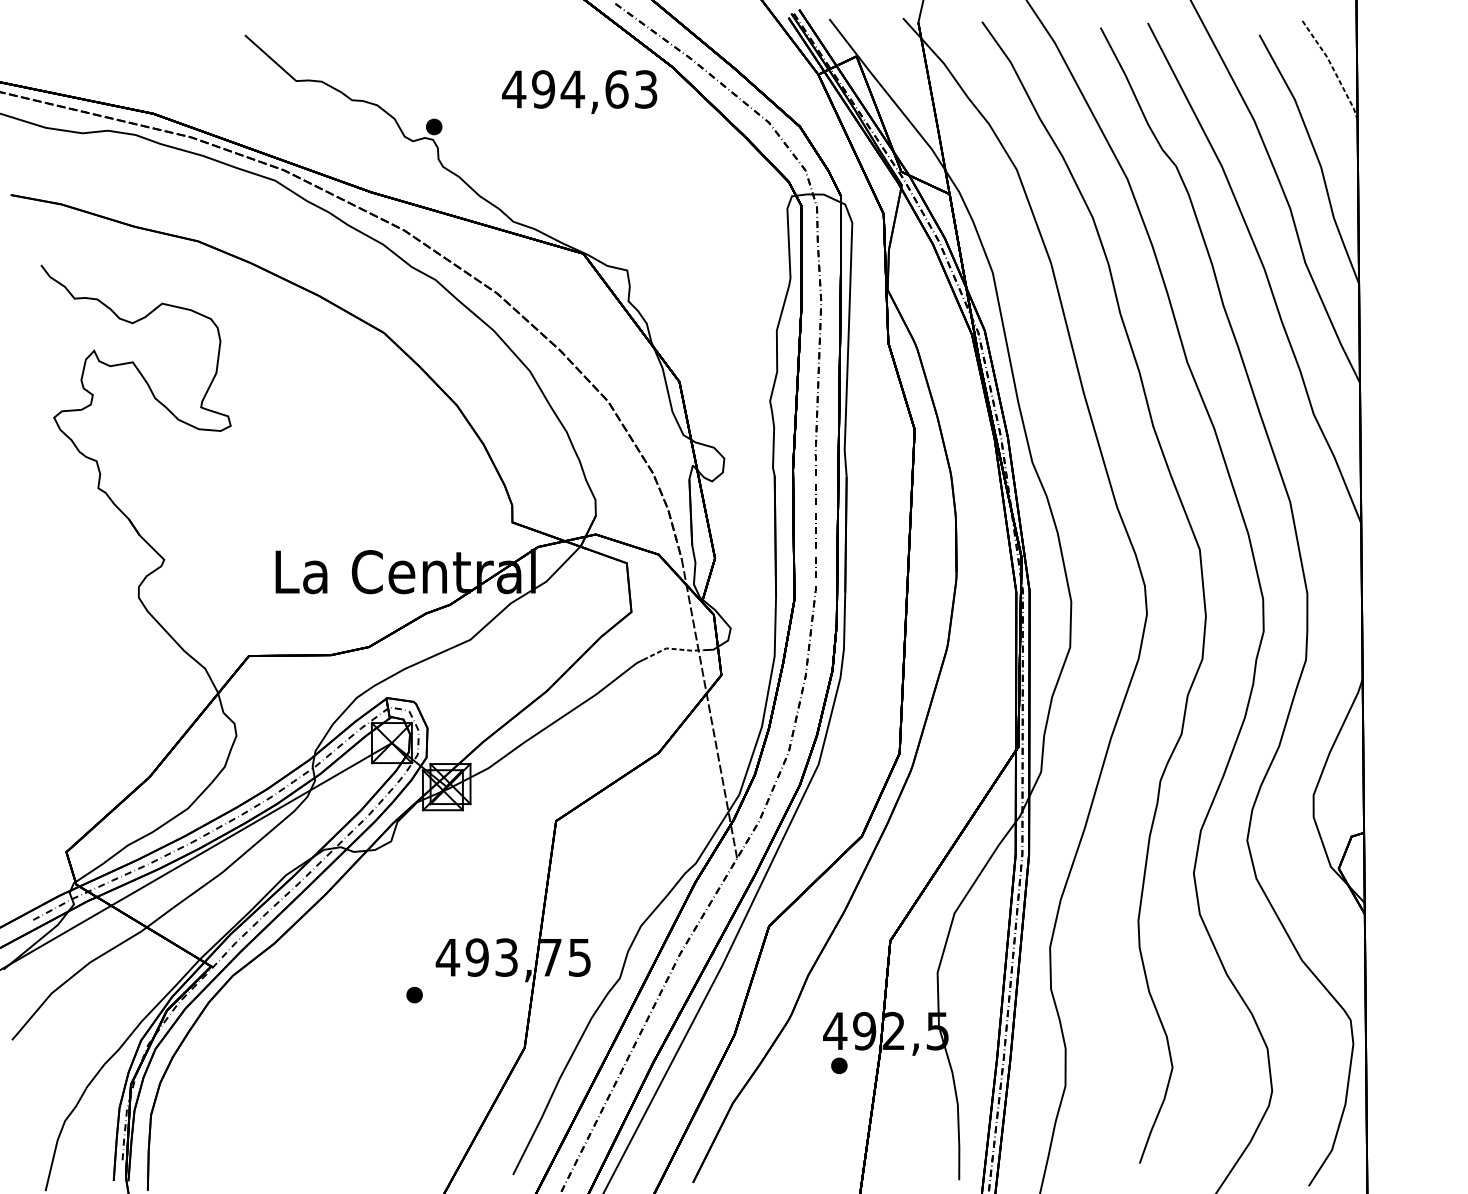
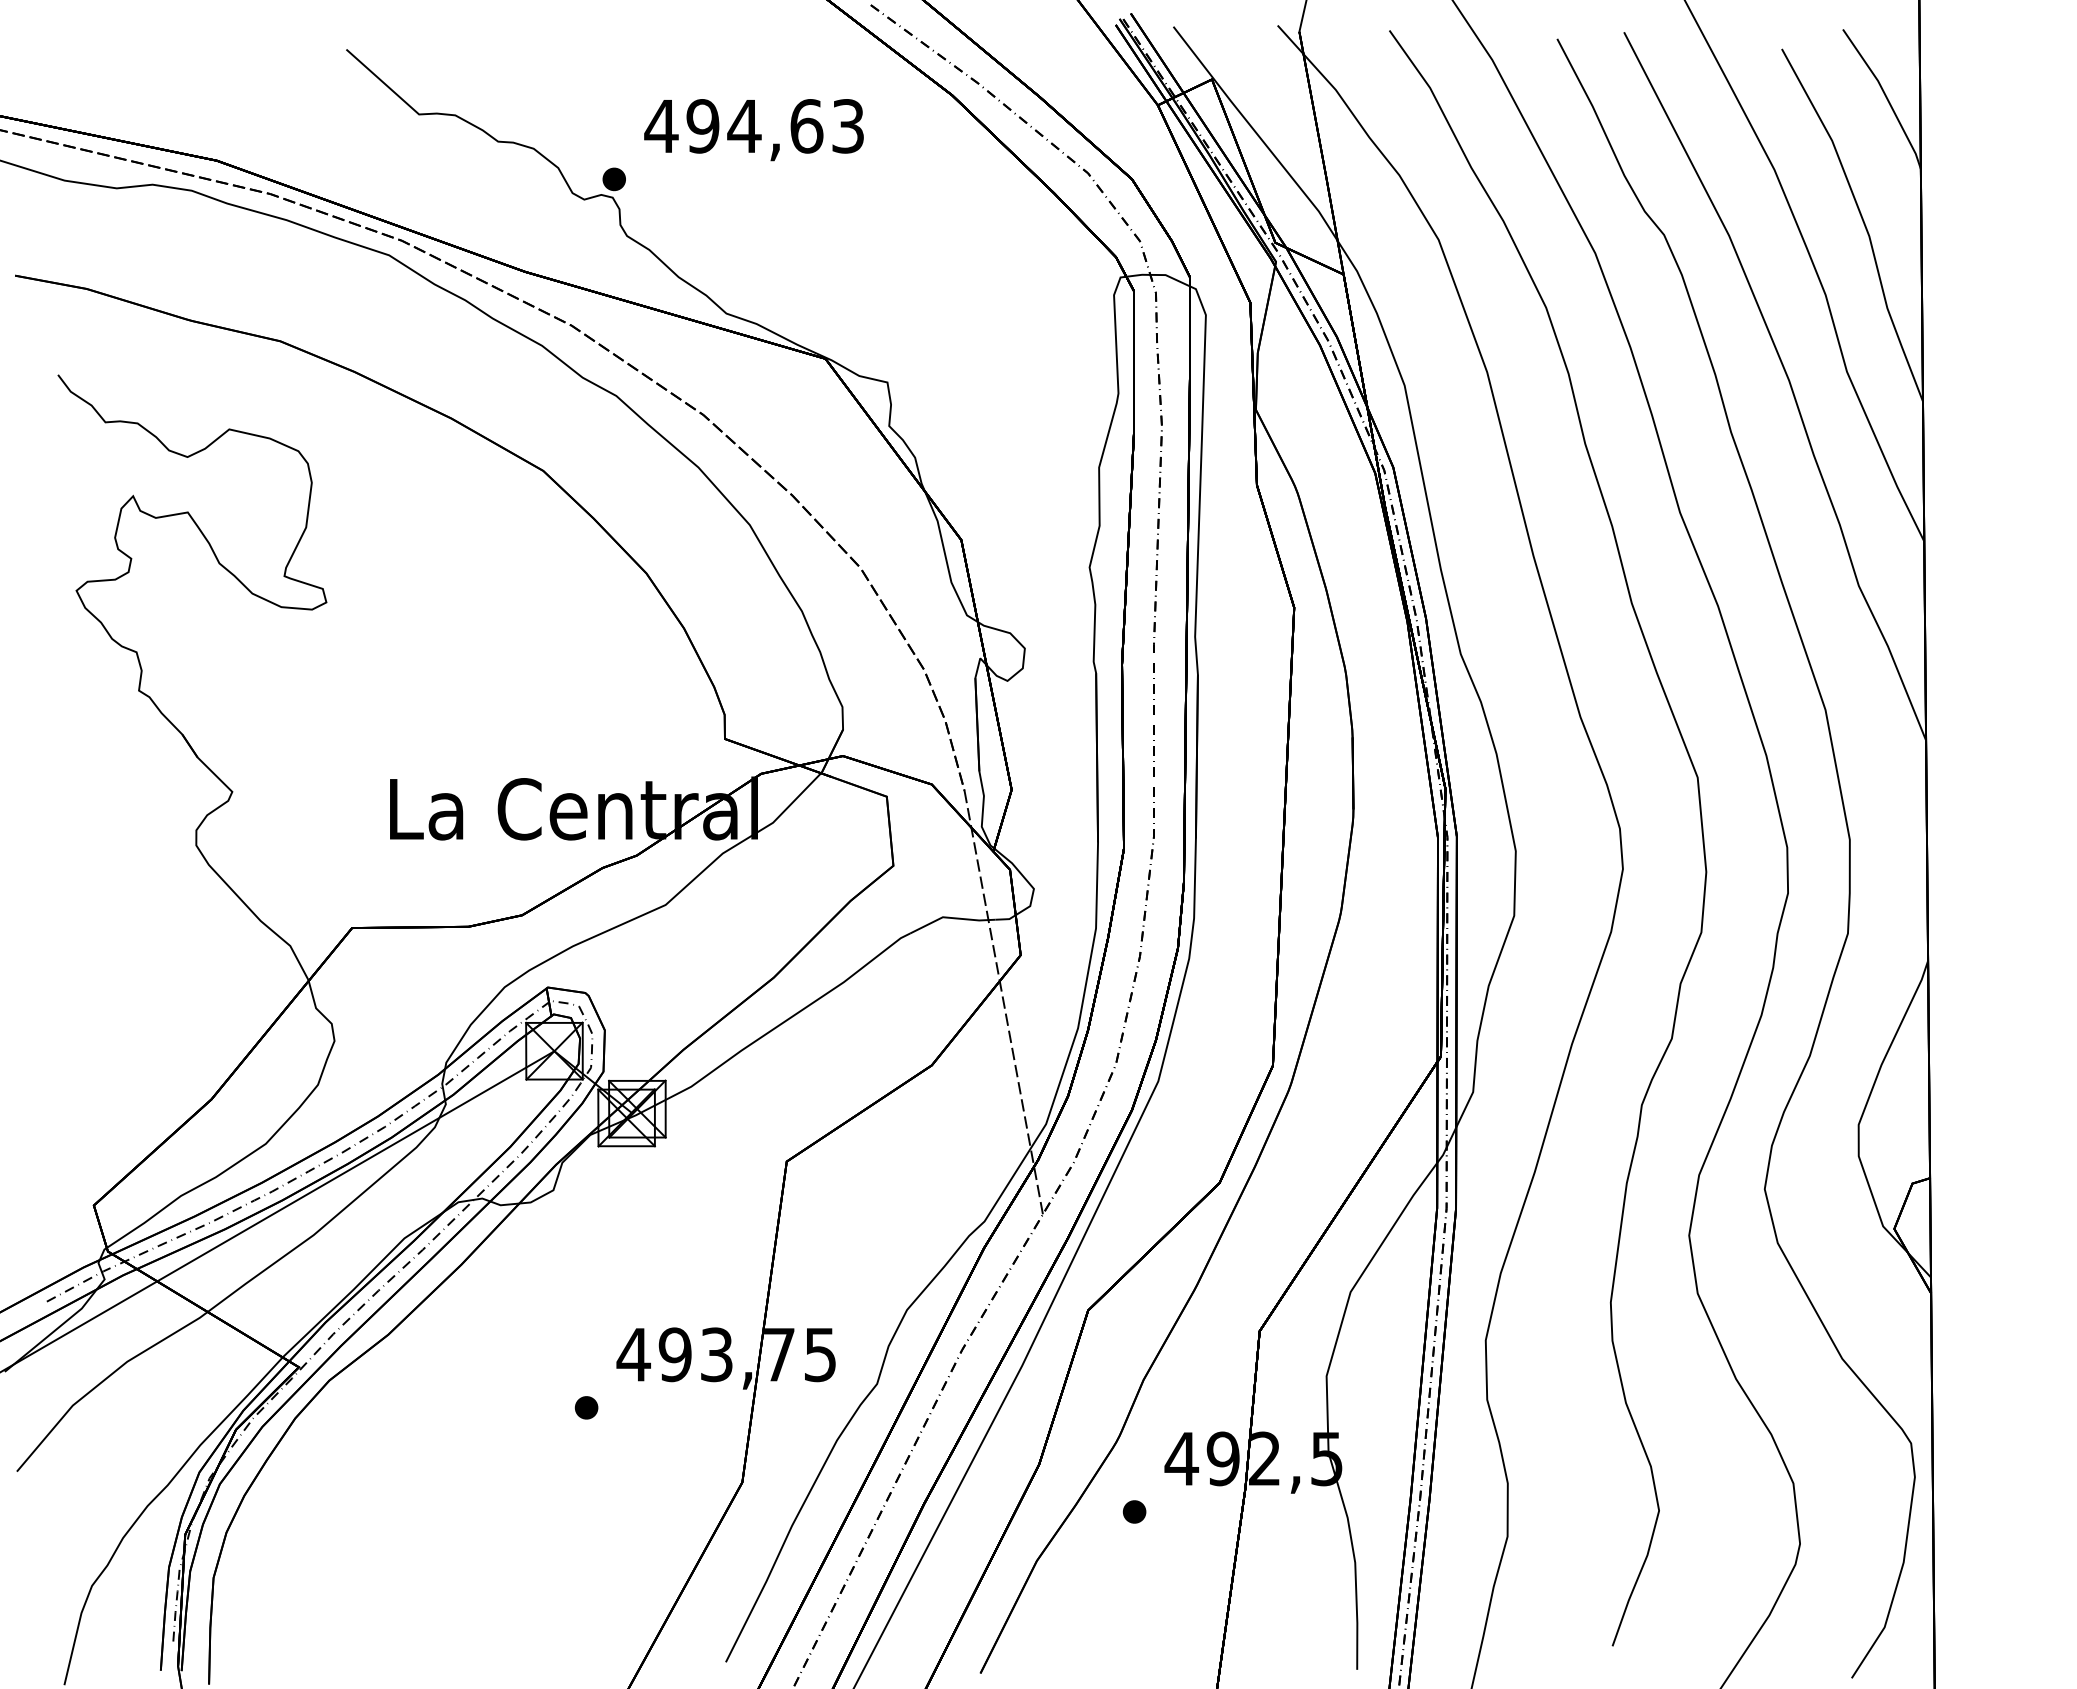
line: (1333, 69) -> (1886, 97), dashed -> solid
text: (579, 92) -> (753, 130), moved
line: (672, 649) -> (951, 918), dashed -> solid
part: (839, 1065) -> (1134, 1511), moved

